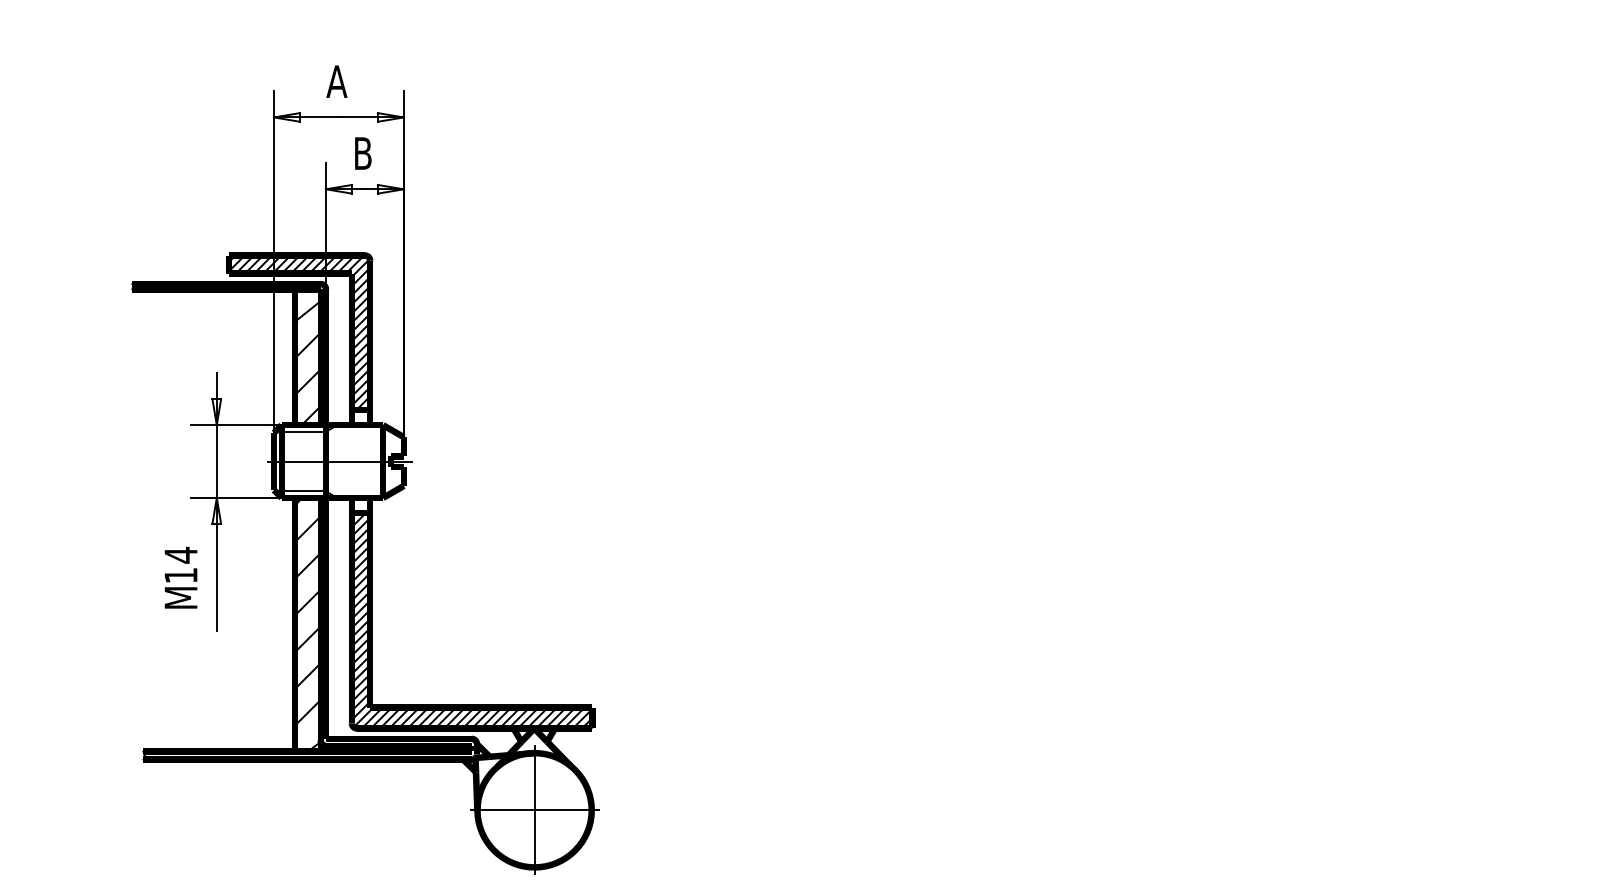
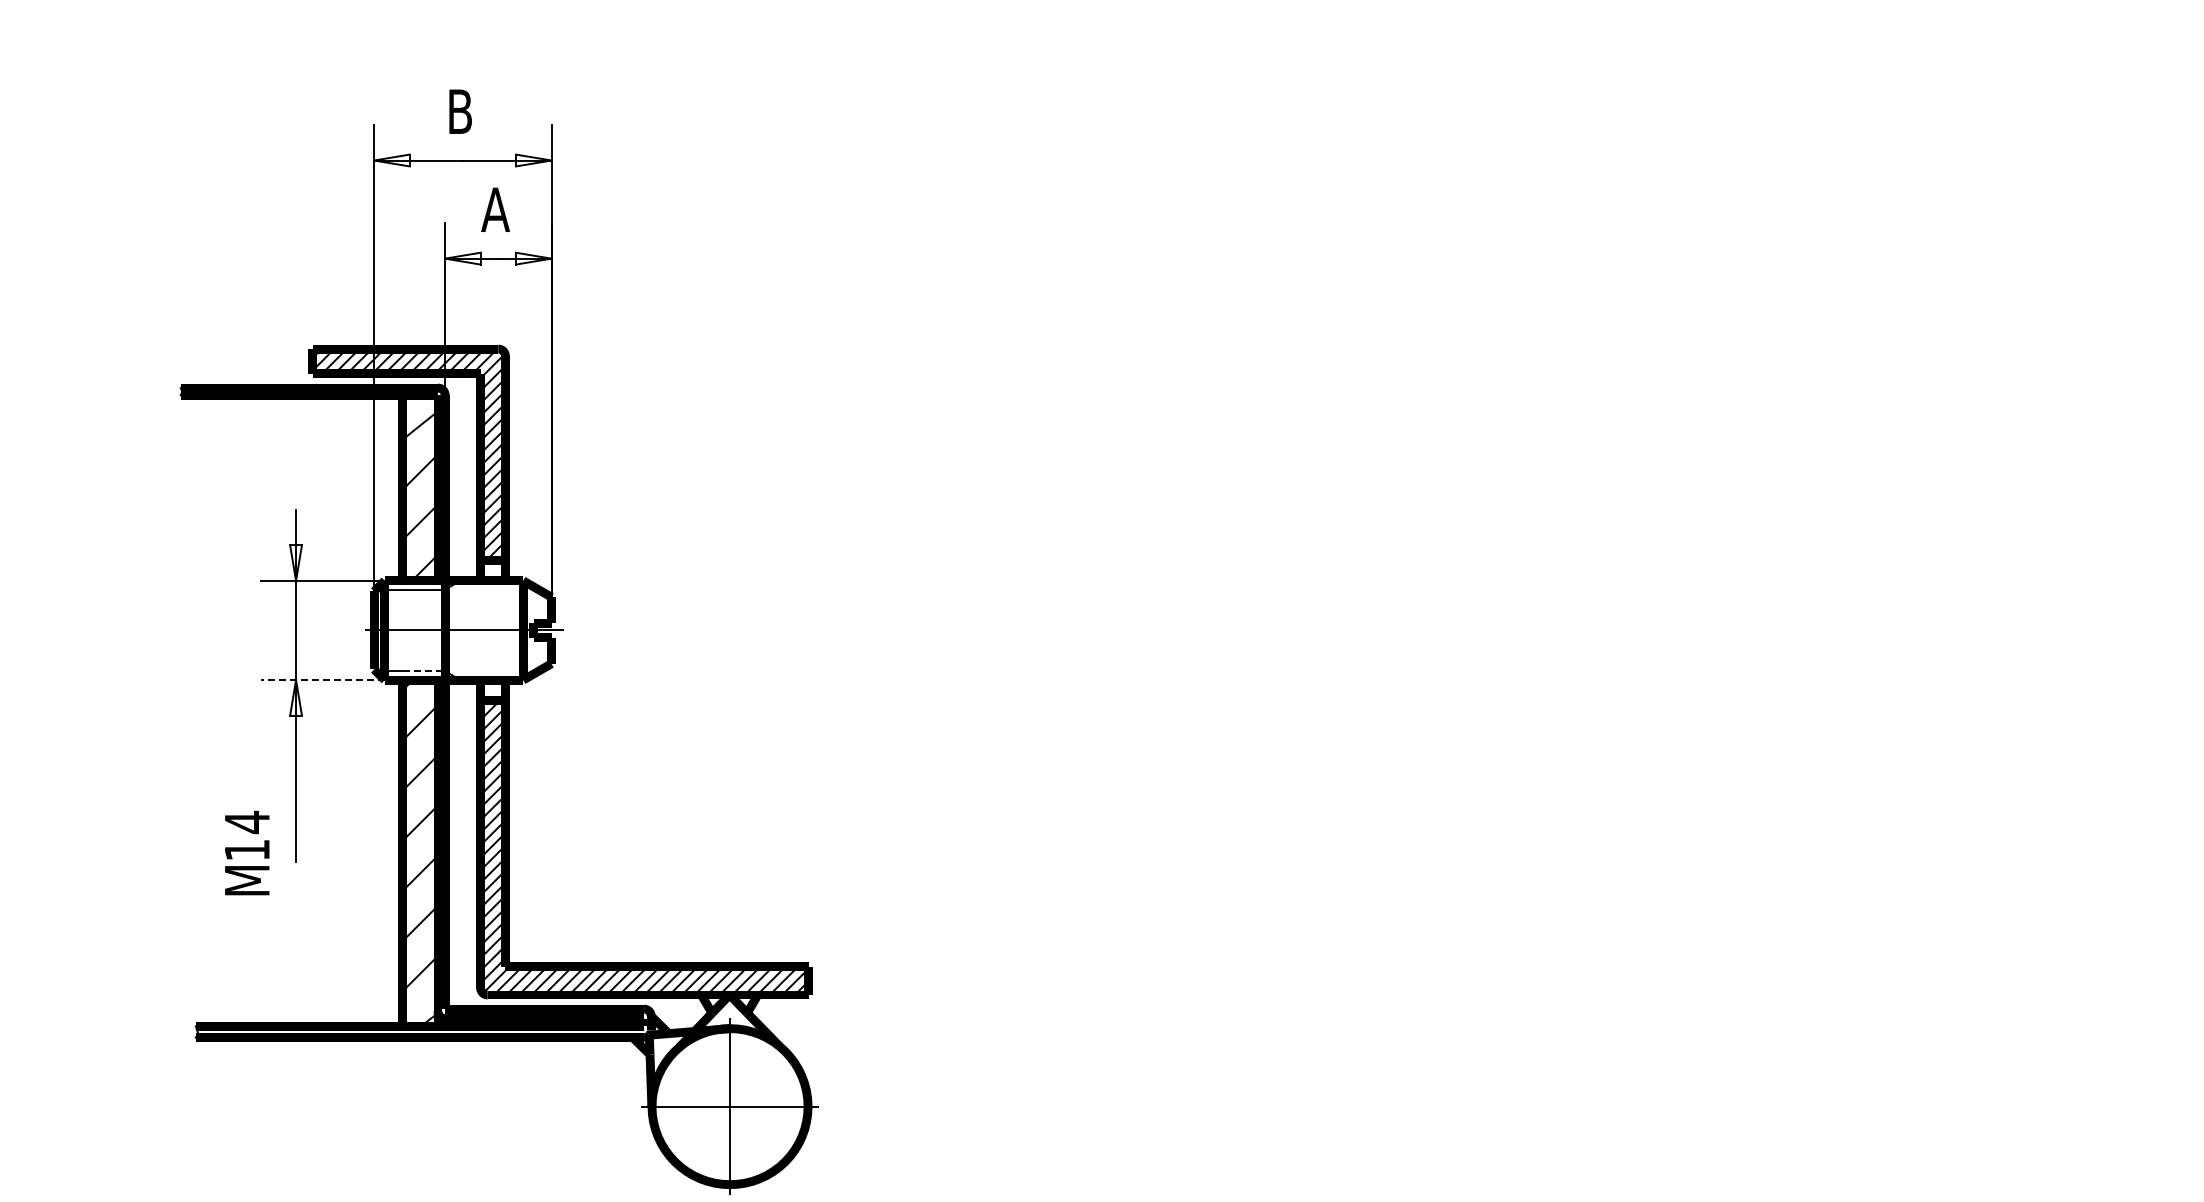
text: (336, 81) -> (459, 111), A -> B
text: (362, 153) -> (495, 209), B -> A
line: (307, 491) -> (420, 671), solid -> dashed
line: (236, 498) -> (322, 680), solid -> dashed
text: (181, 578) -> (247, 853), moved

